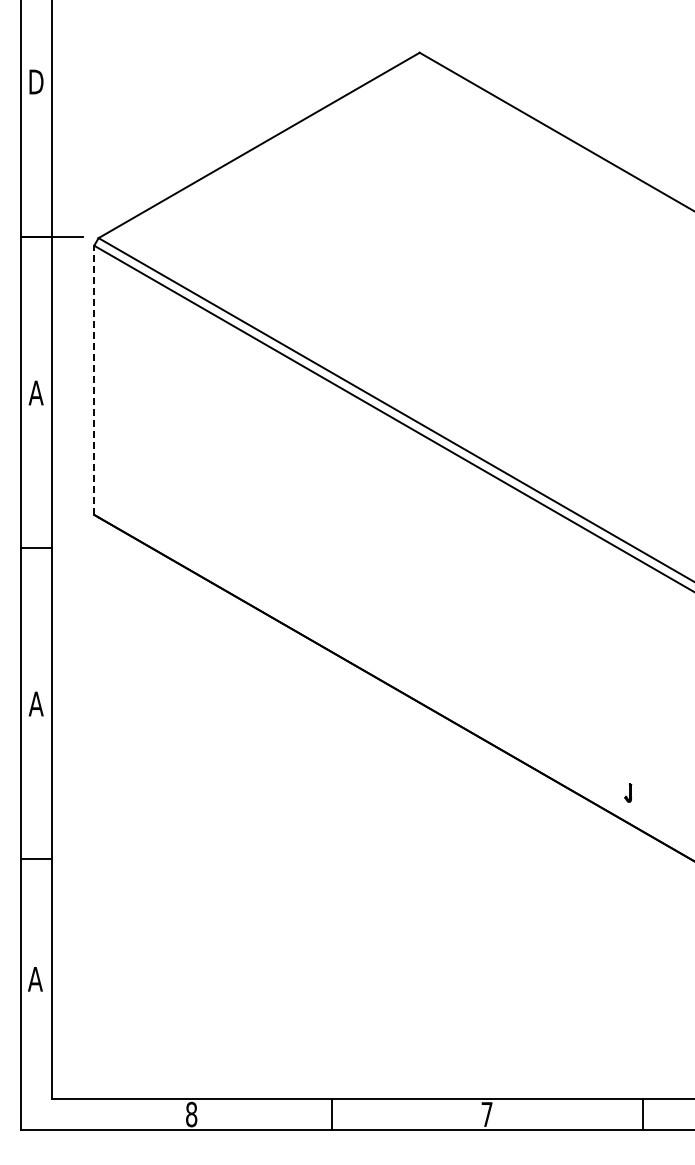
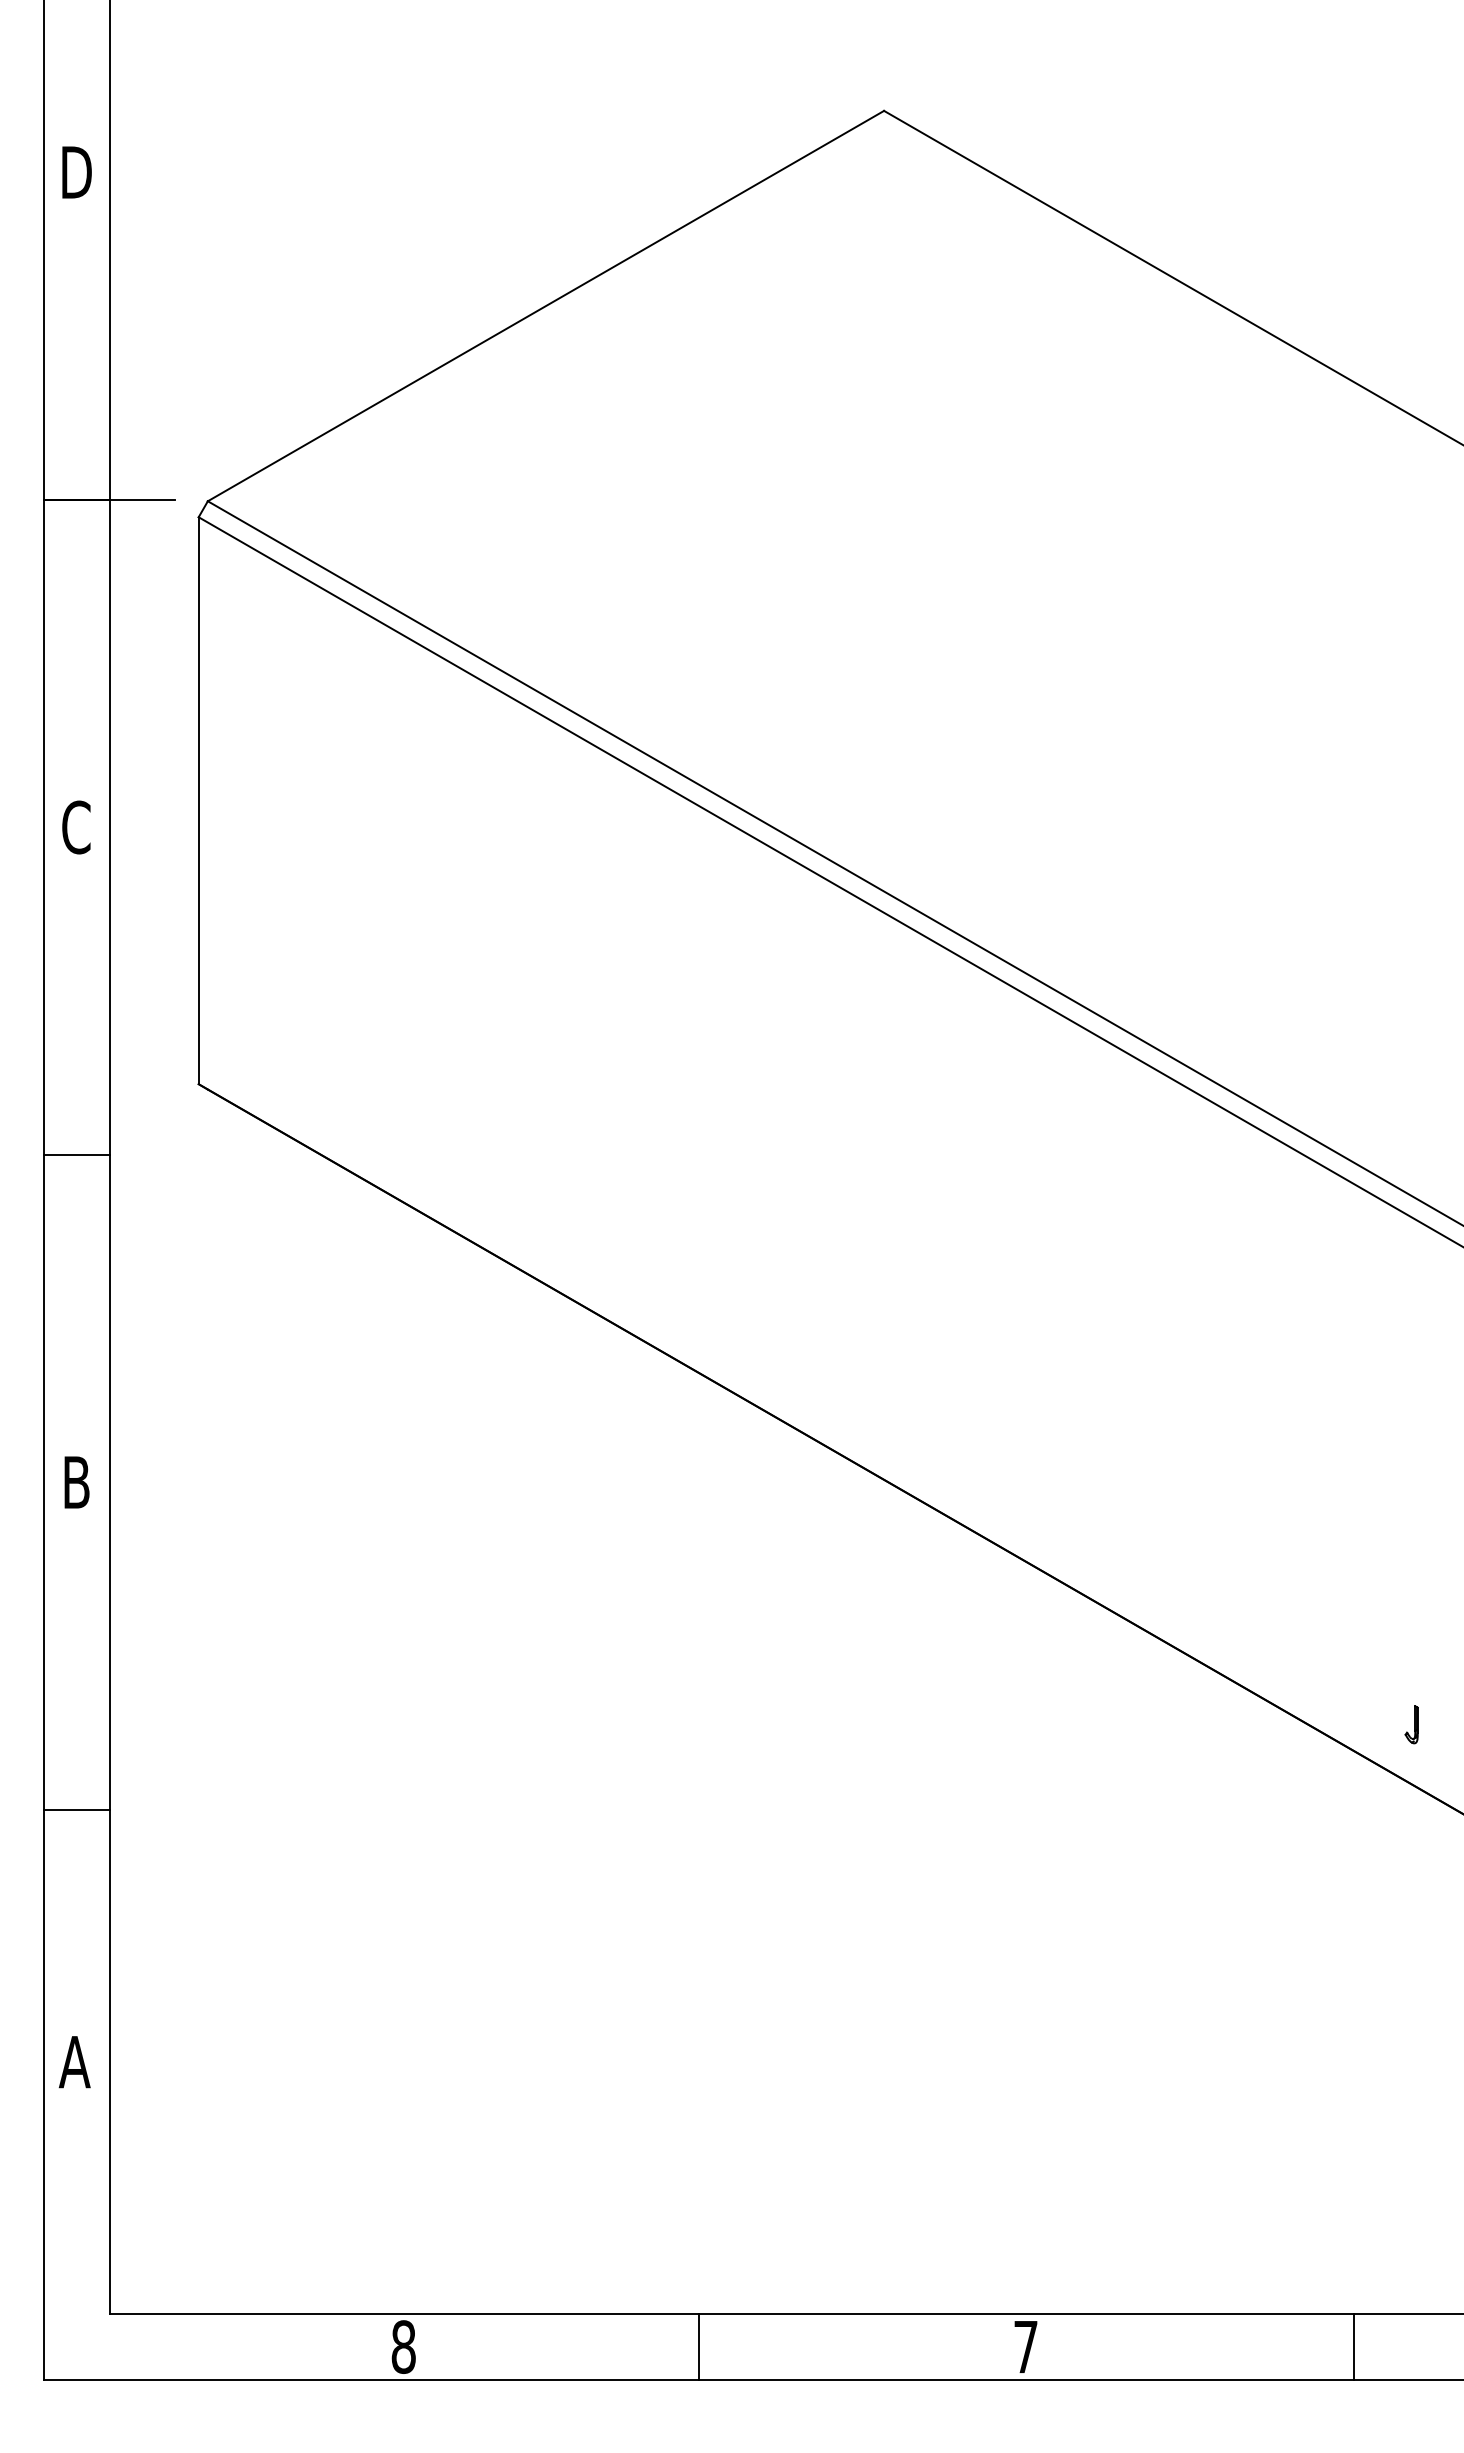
line: (94, 380) -> (199, 801), dashed -> solid
text: (35, 392) -> (74, 826), A -> C
text: (35, 703) -> (74, 1481), A -> B
part: (628, 792) -> (1412, 1723), moved

